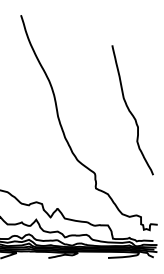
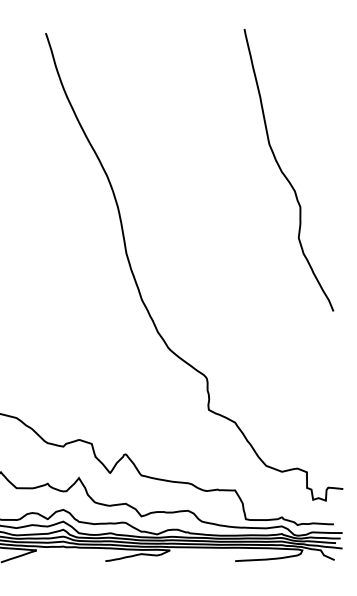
curve: (131, 111) -> (286, 172), moved

